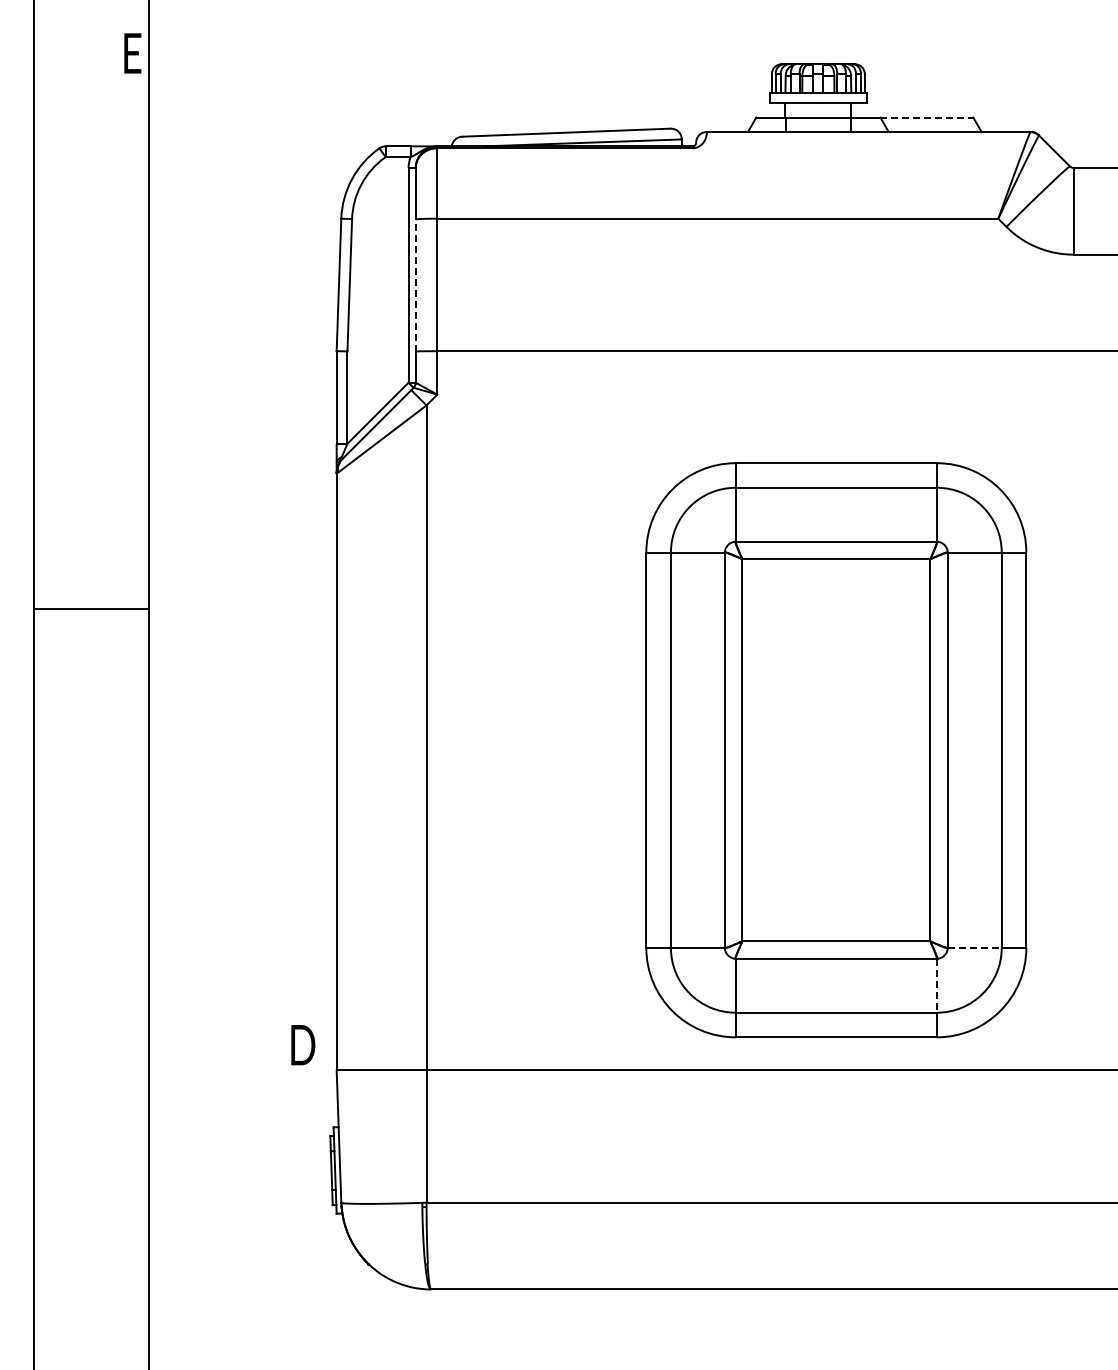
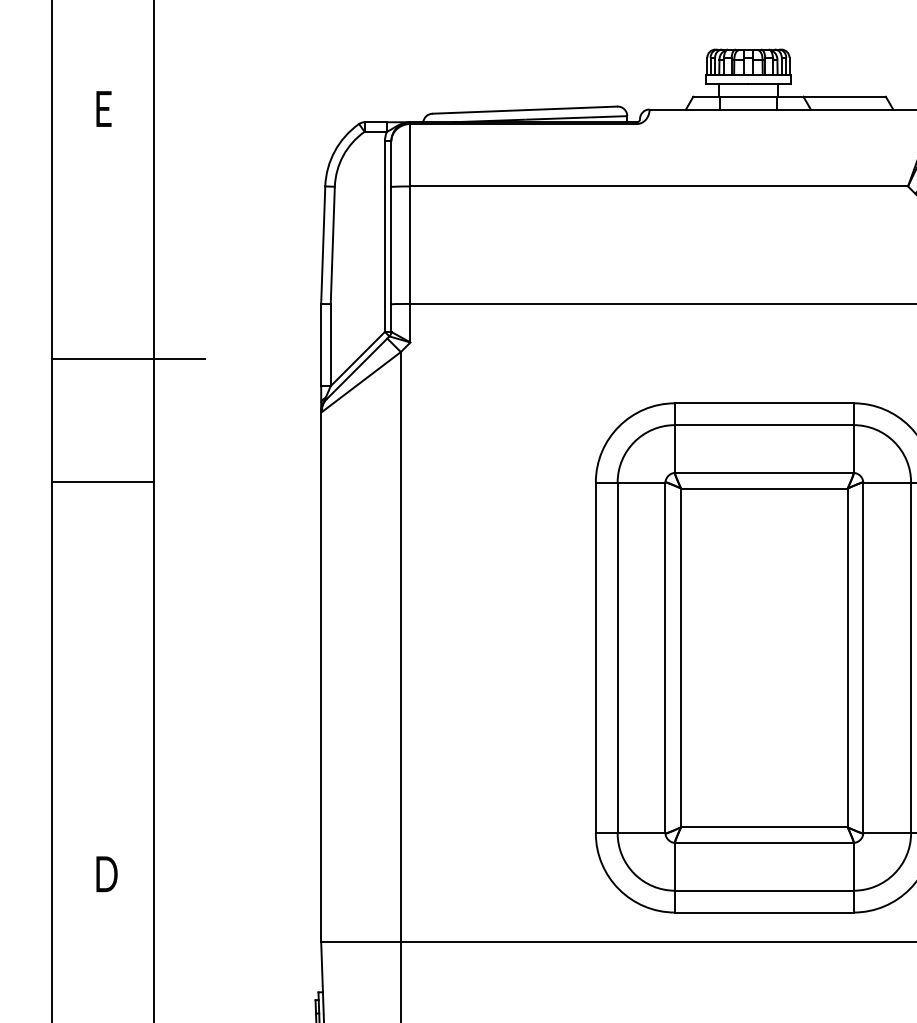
text: (132, 53) -> (103, 109), moved
line: (927, 117) -> (845, 96), dashed -> solid
line: (415, 285) -> (391, 245), dashed -> solid
line: (119, 413) -> (128, 359), added
line: (90, 608) -> (102, 481), moved
line: (974, 947) -> (886, 832), dashed -> solid
line: (936, 985) -> (853, 866), dashed -> solid
text: (303, 1045) -> (107, 874), moved

